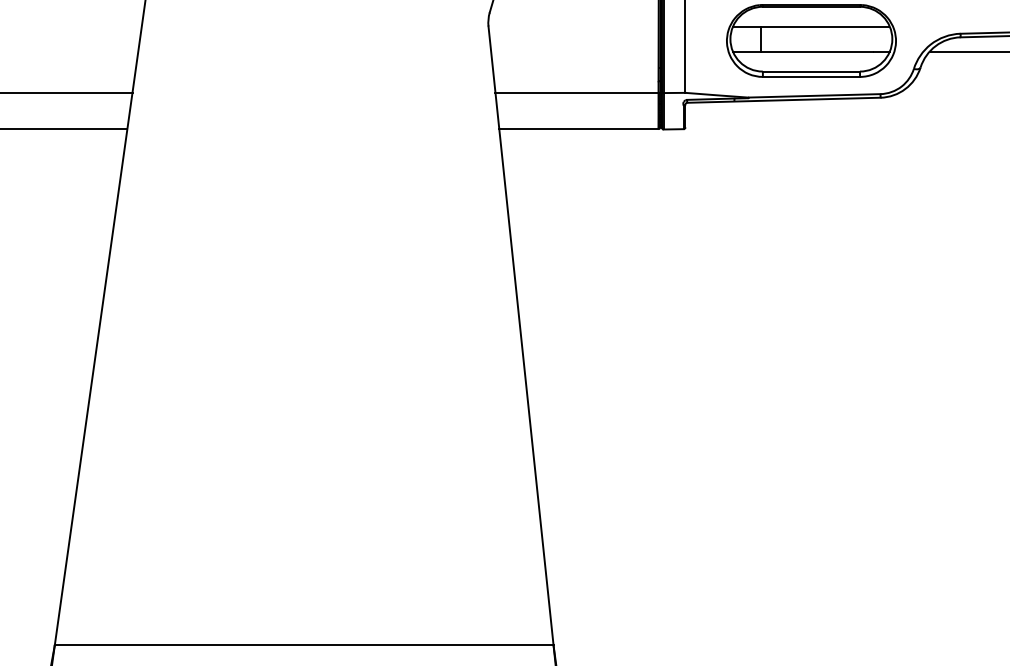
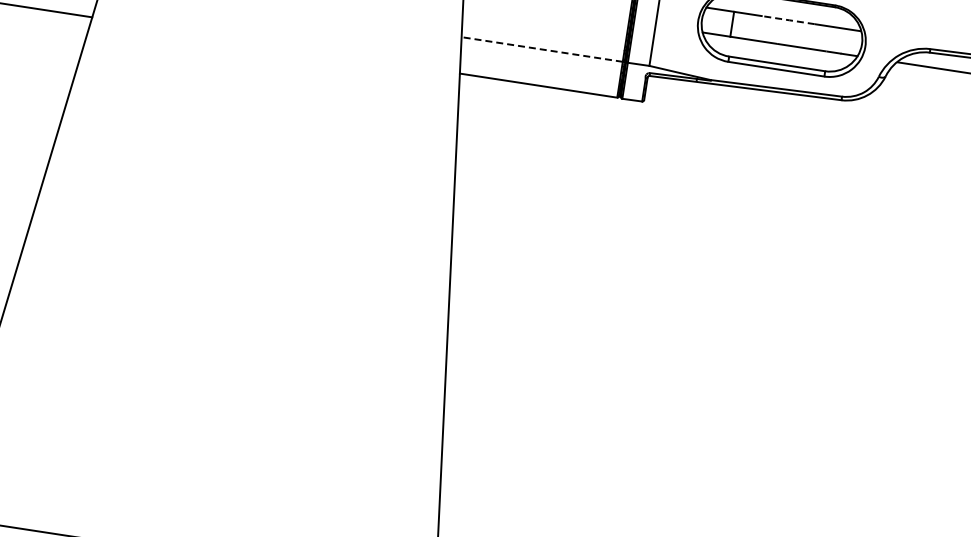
line: (816, 26) -> (788, 20), solid -> dashed
line: (577, 92) -> (542, 49), solid -> dashed

